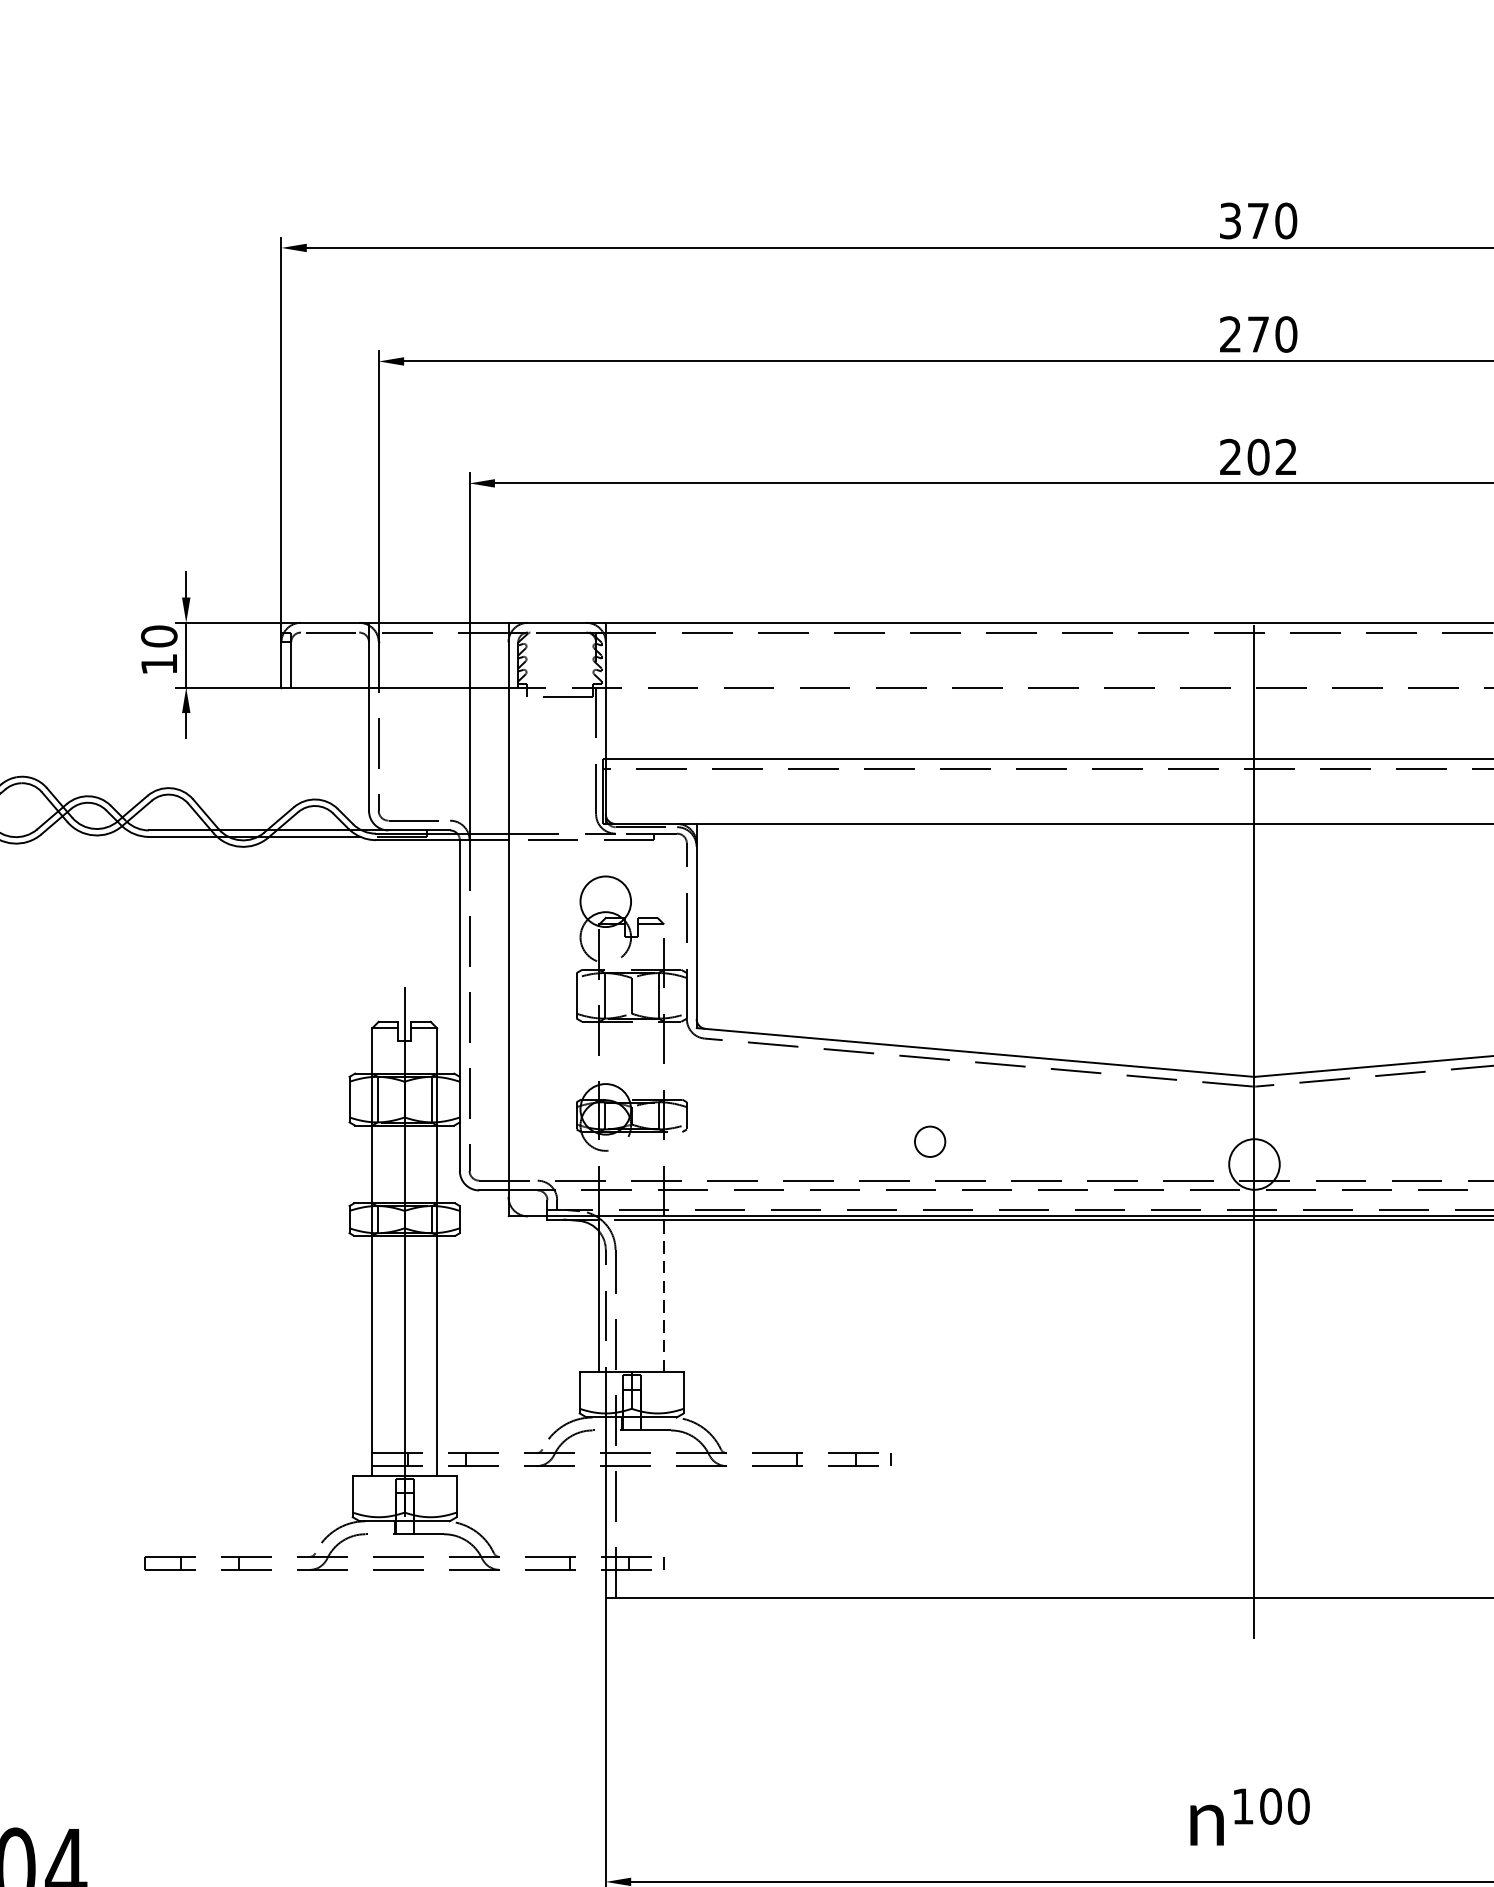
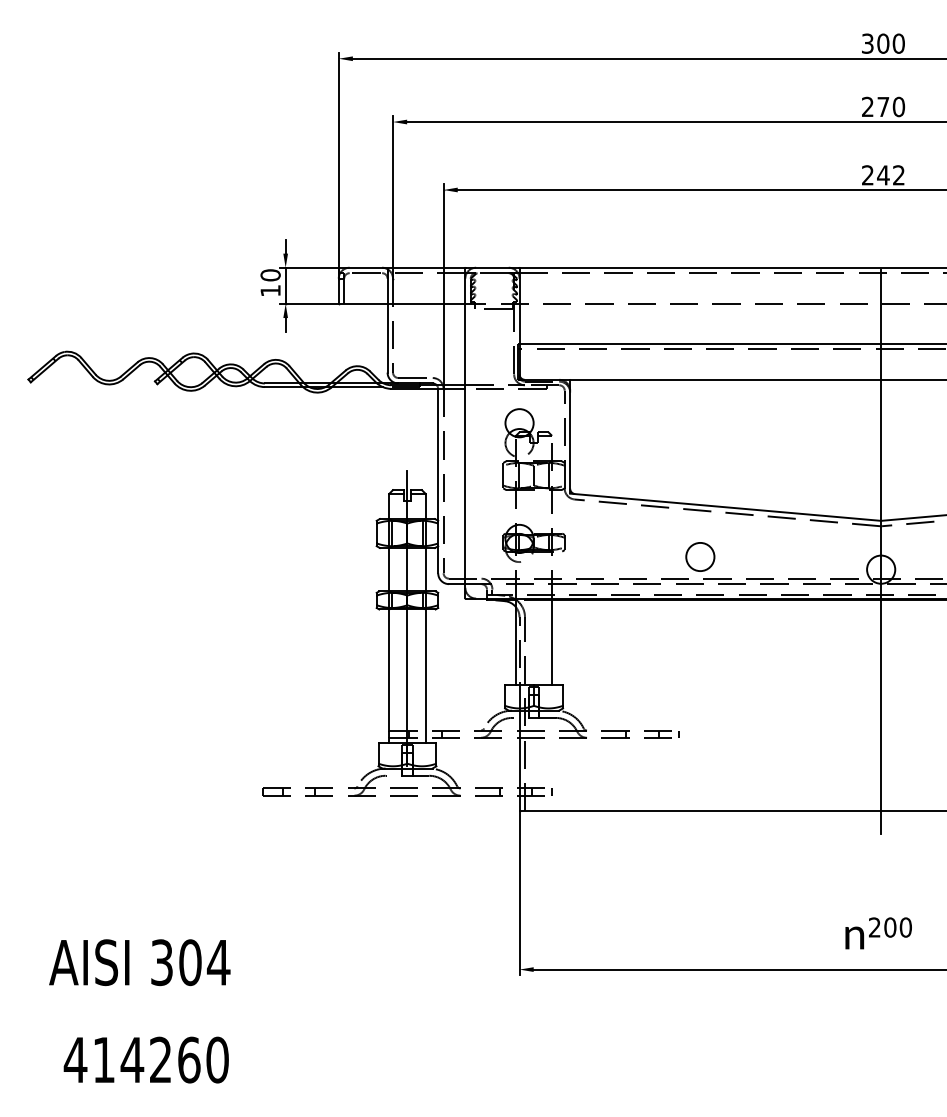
text: (1258, 220) -> (883, 43), 370 -> 300
text: (1258, 457) -> (883, 175), 202 -> 242
circle: (930, 1140) -> (700, 556), size x1.67
line: (664, 1293) -> (552, 641), dashed -> solid
text: (1242, 1806) -> (874, 927), 100 -> 200

